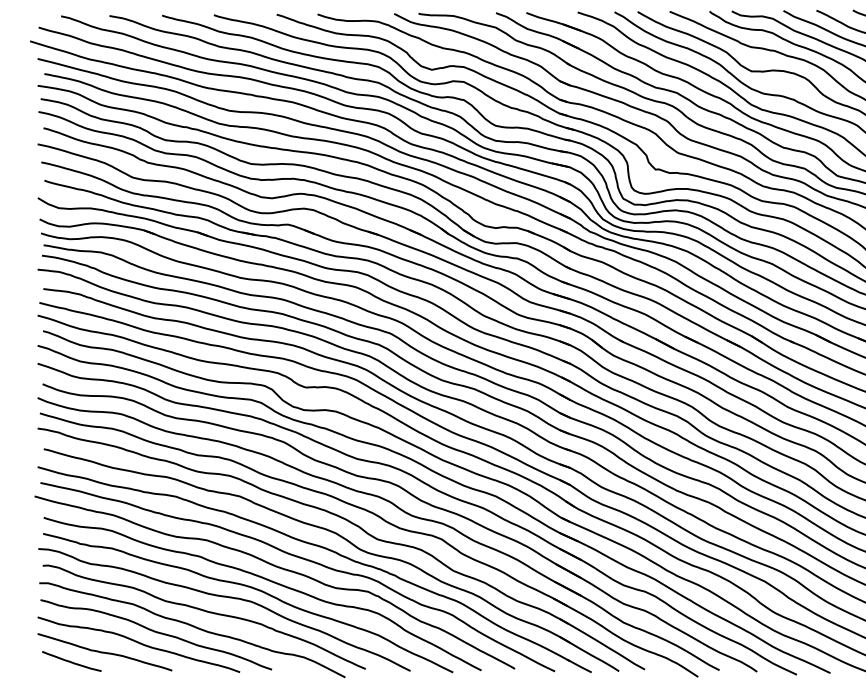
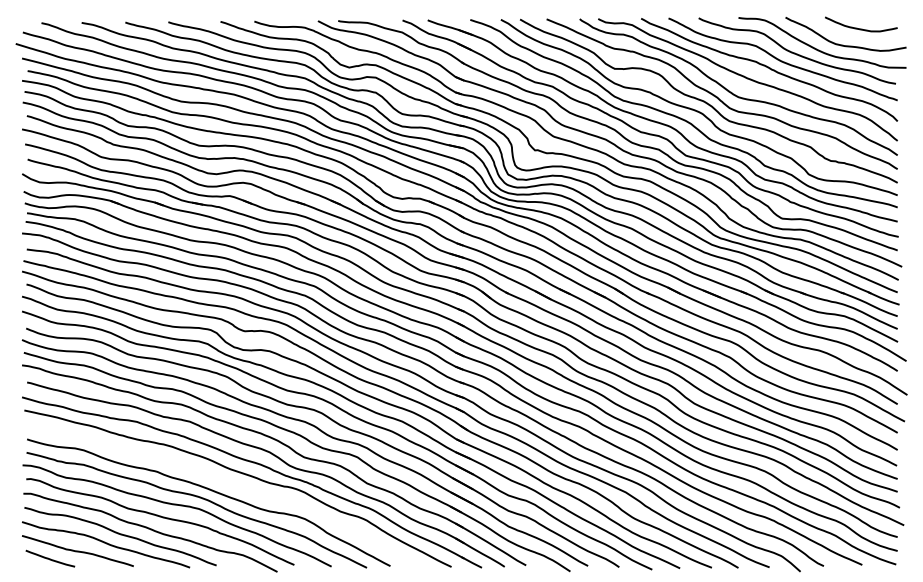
curve: (277, 568) -> (221, 481), removed

